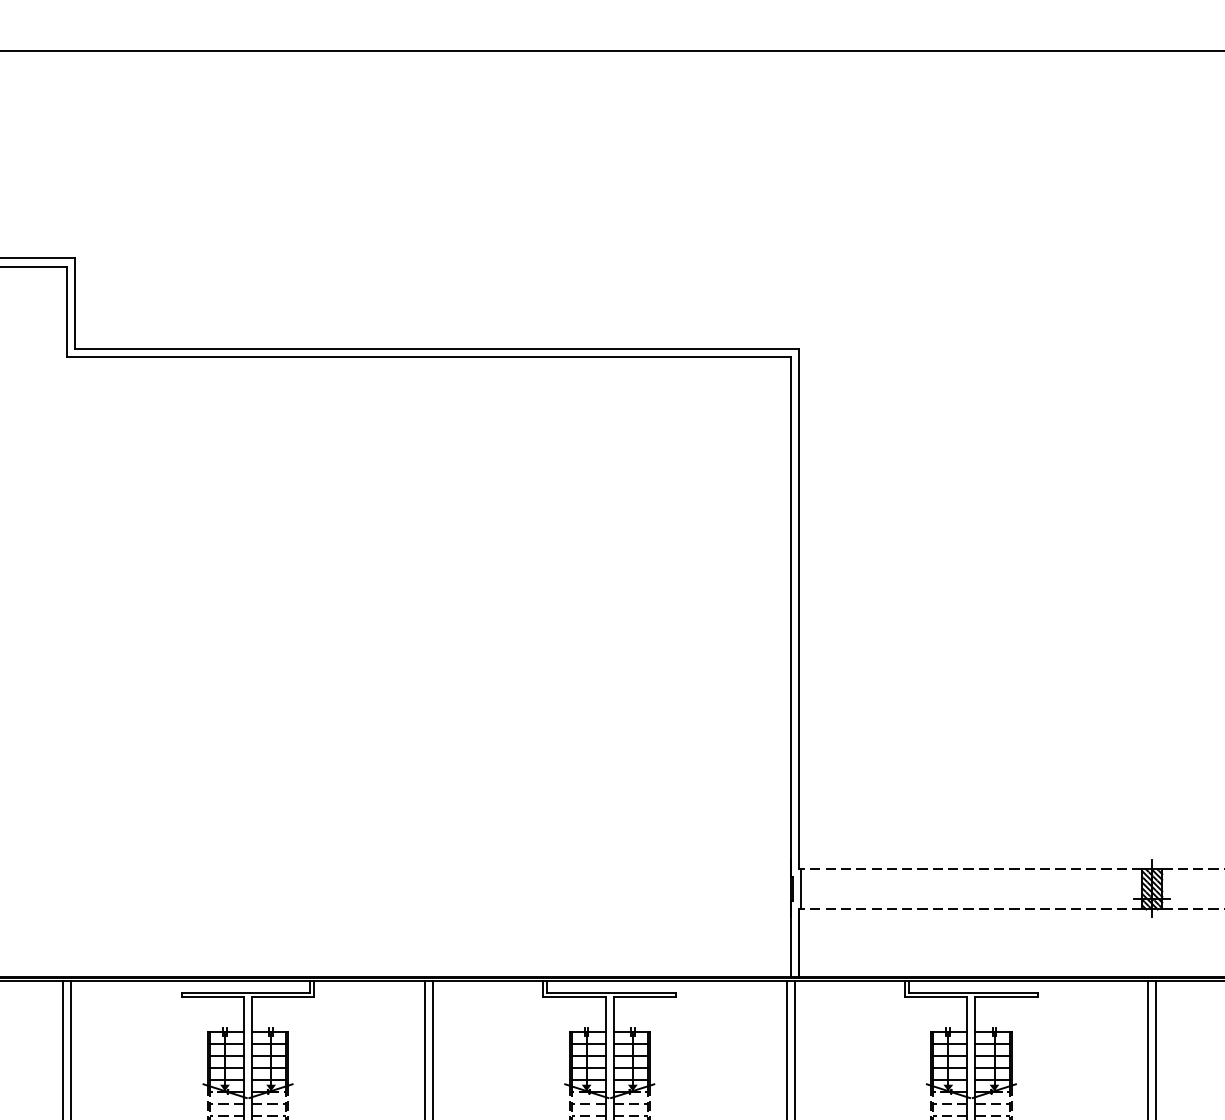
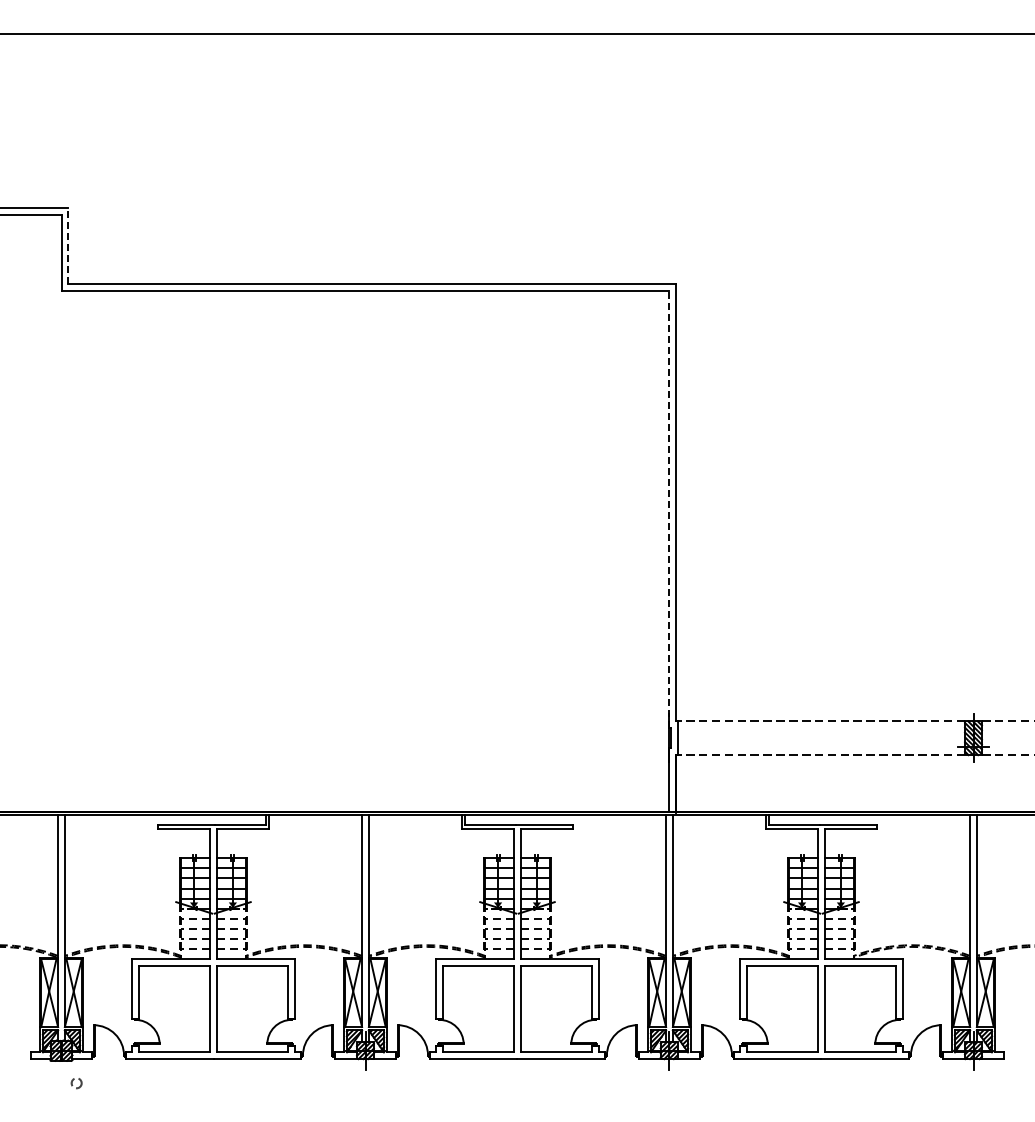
line: (75, 303) -> (68, 245), solid -> dashed
line: (790, 617) -> (669, 509), solid -> dashed

